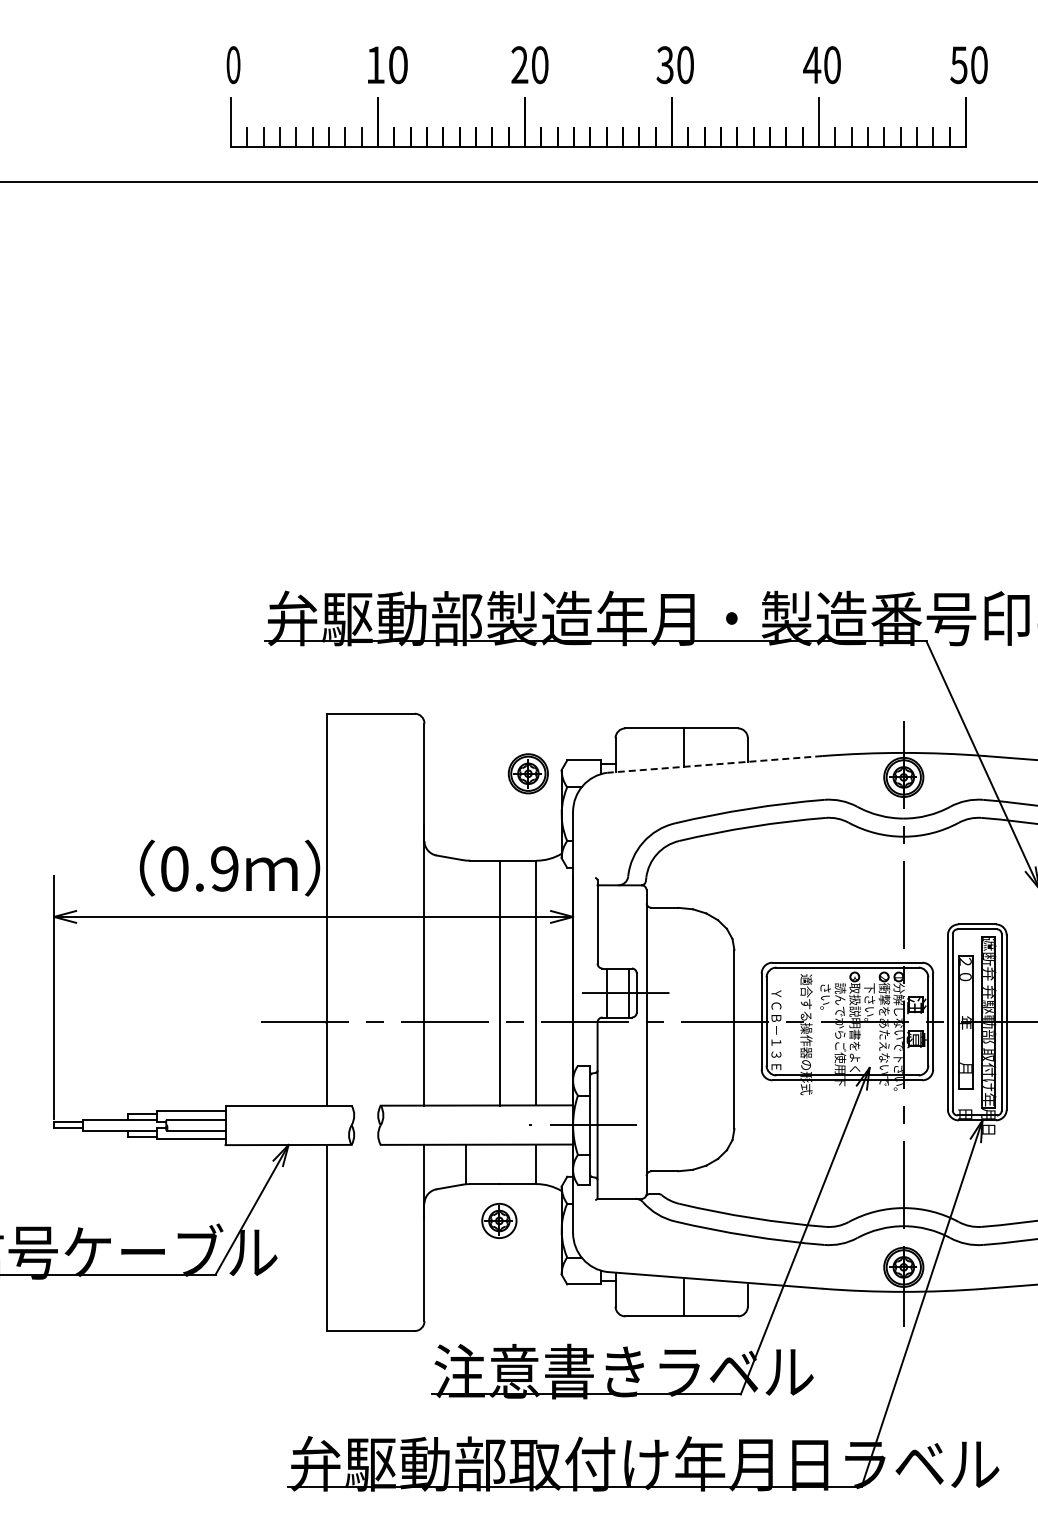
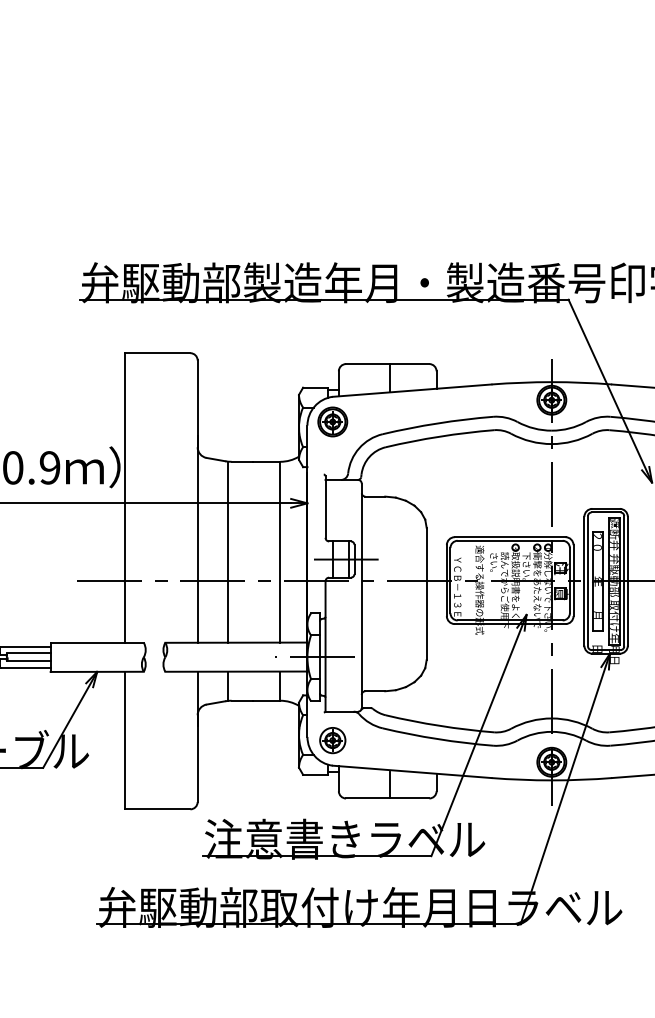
line: (714, 764) -> (411, 390), dashed -> solid
part: (527, 773) -> (332, 421), moved
line: (500, 982) -> (228, 551), moved
part: (499, 1220) -> (332, 740), moved

